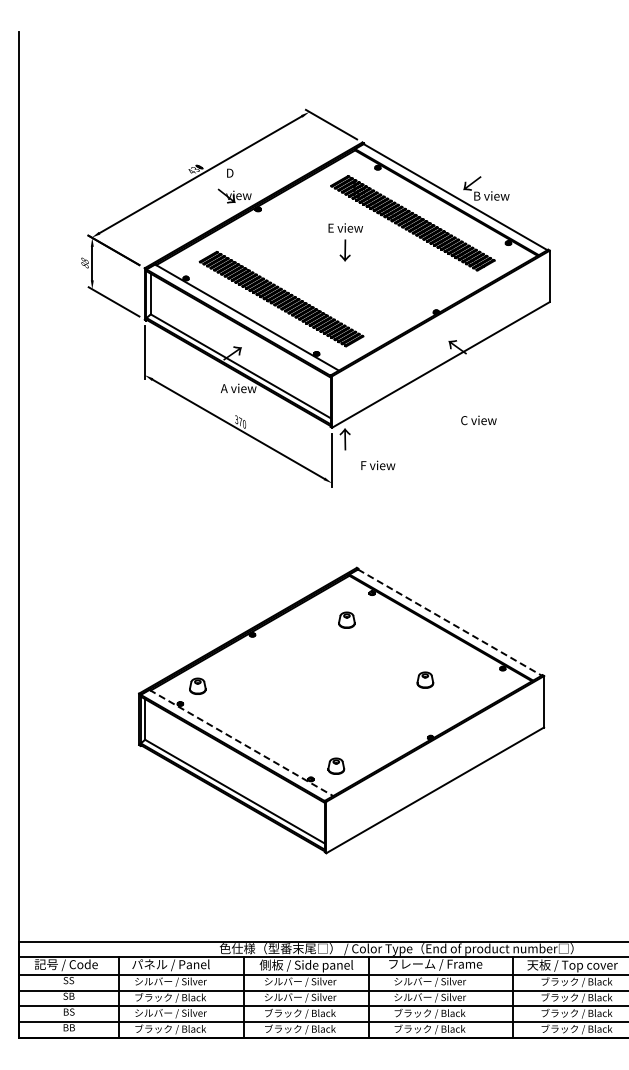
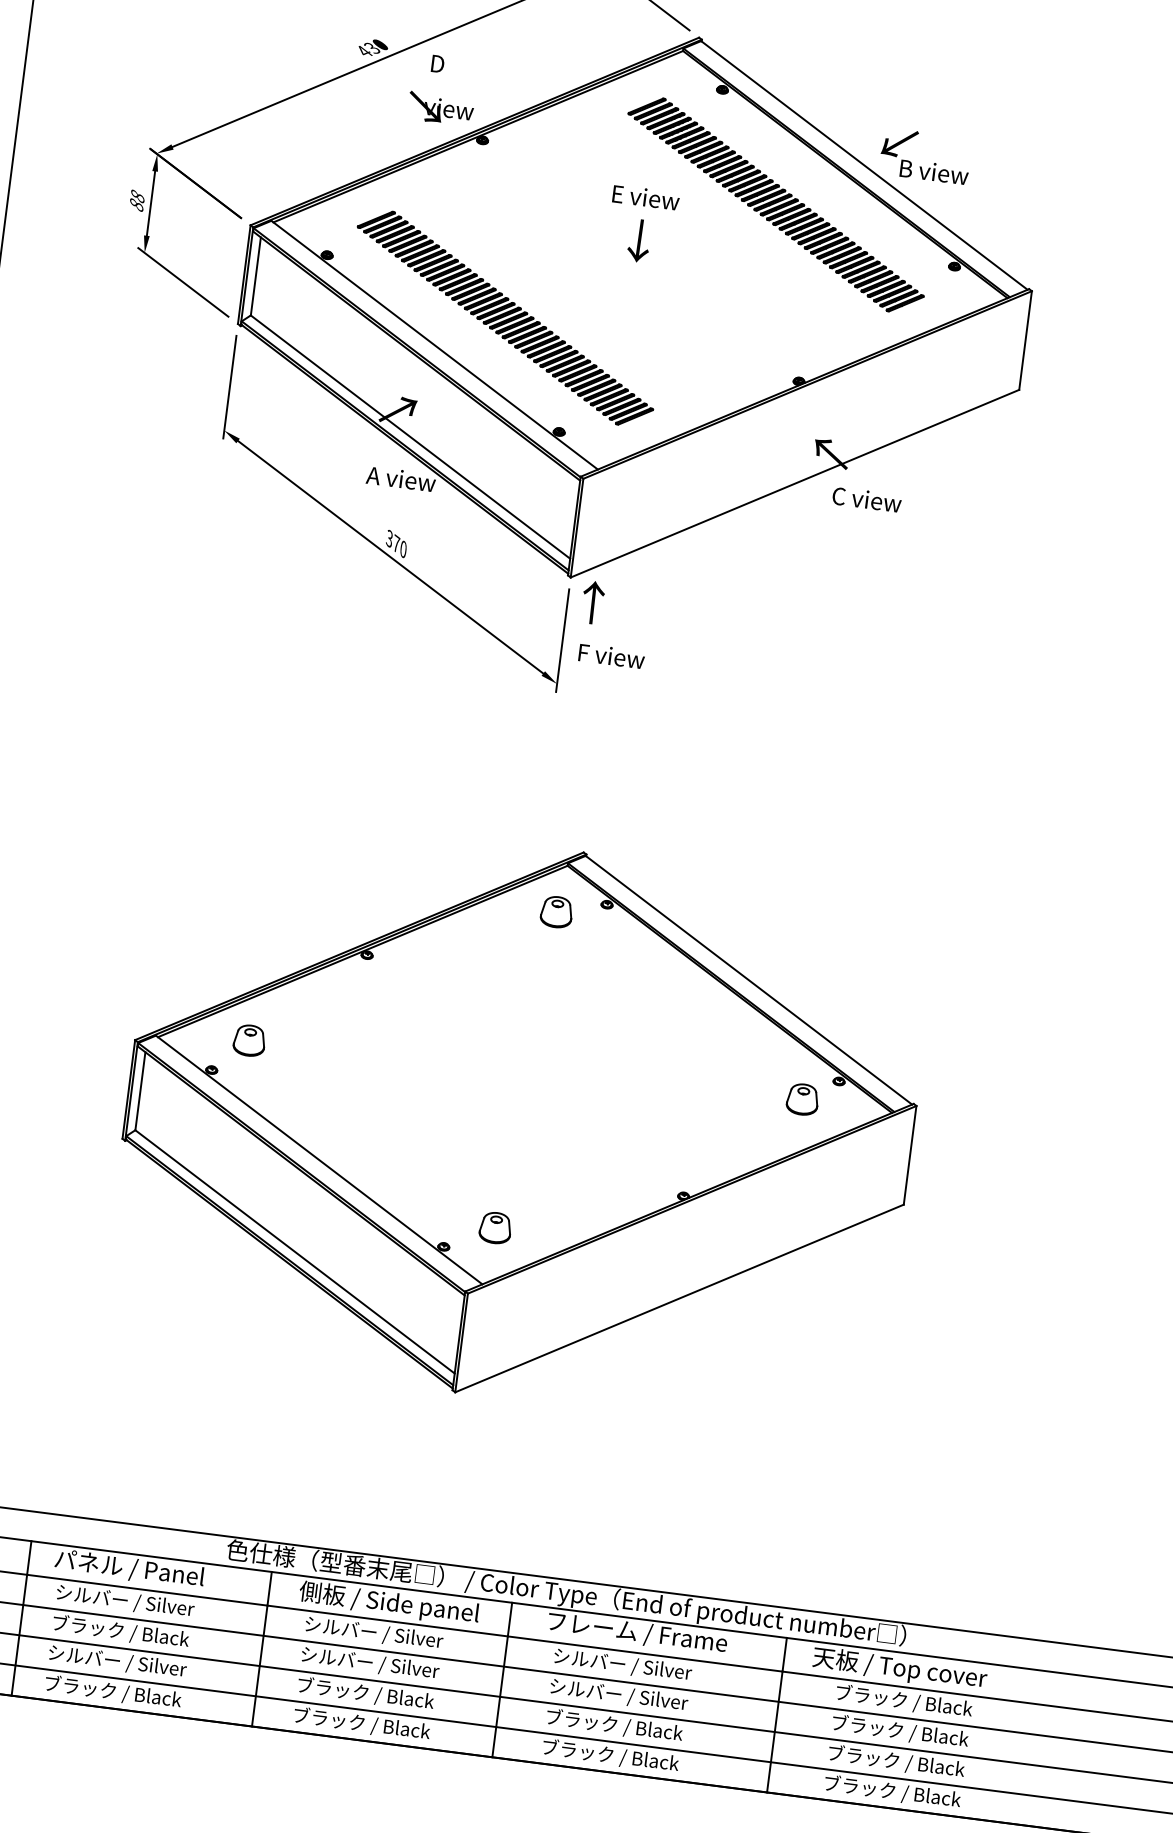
text: (478, 420) -> (866, 499), moved
text: (378, 465) -> (612, 656), moved
part: (346, 619) -> (556, 910), moved
line: (450, 622) -> (750, 980), dashed -> solid
part: (425, 679) -> (803, 1098), moved
line: (241, 743) -> (319, 1161), dashed -> solid

